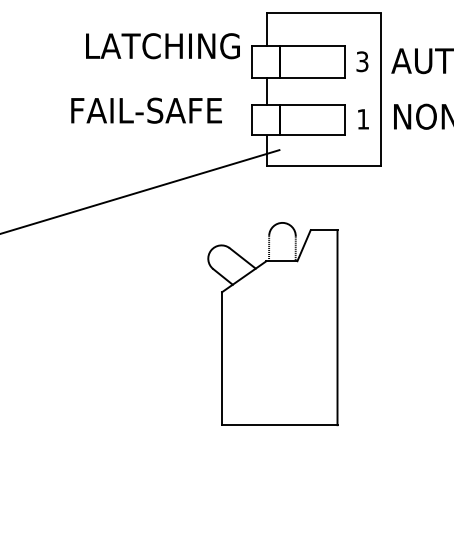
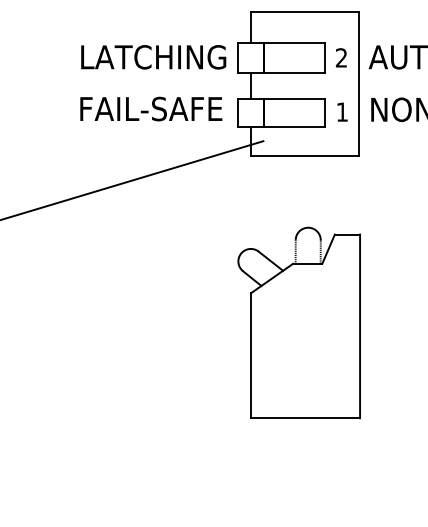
text: (162, 46) -> (153, 57), moved
text: (362, 61) -> (341, 57), 3 -> 2
text: (146, 110) -> (151, 108), moved
part: (272, 323) -> (298, 322), moved

